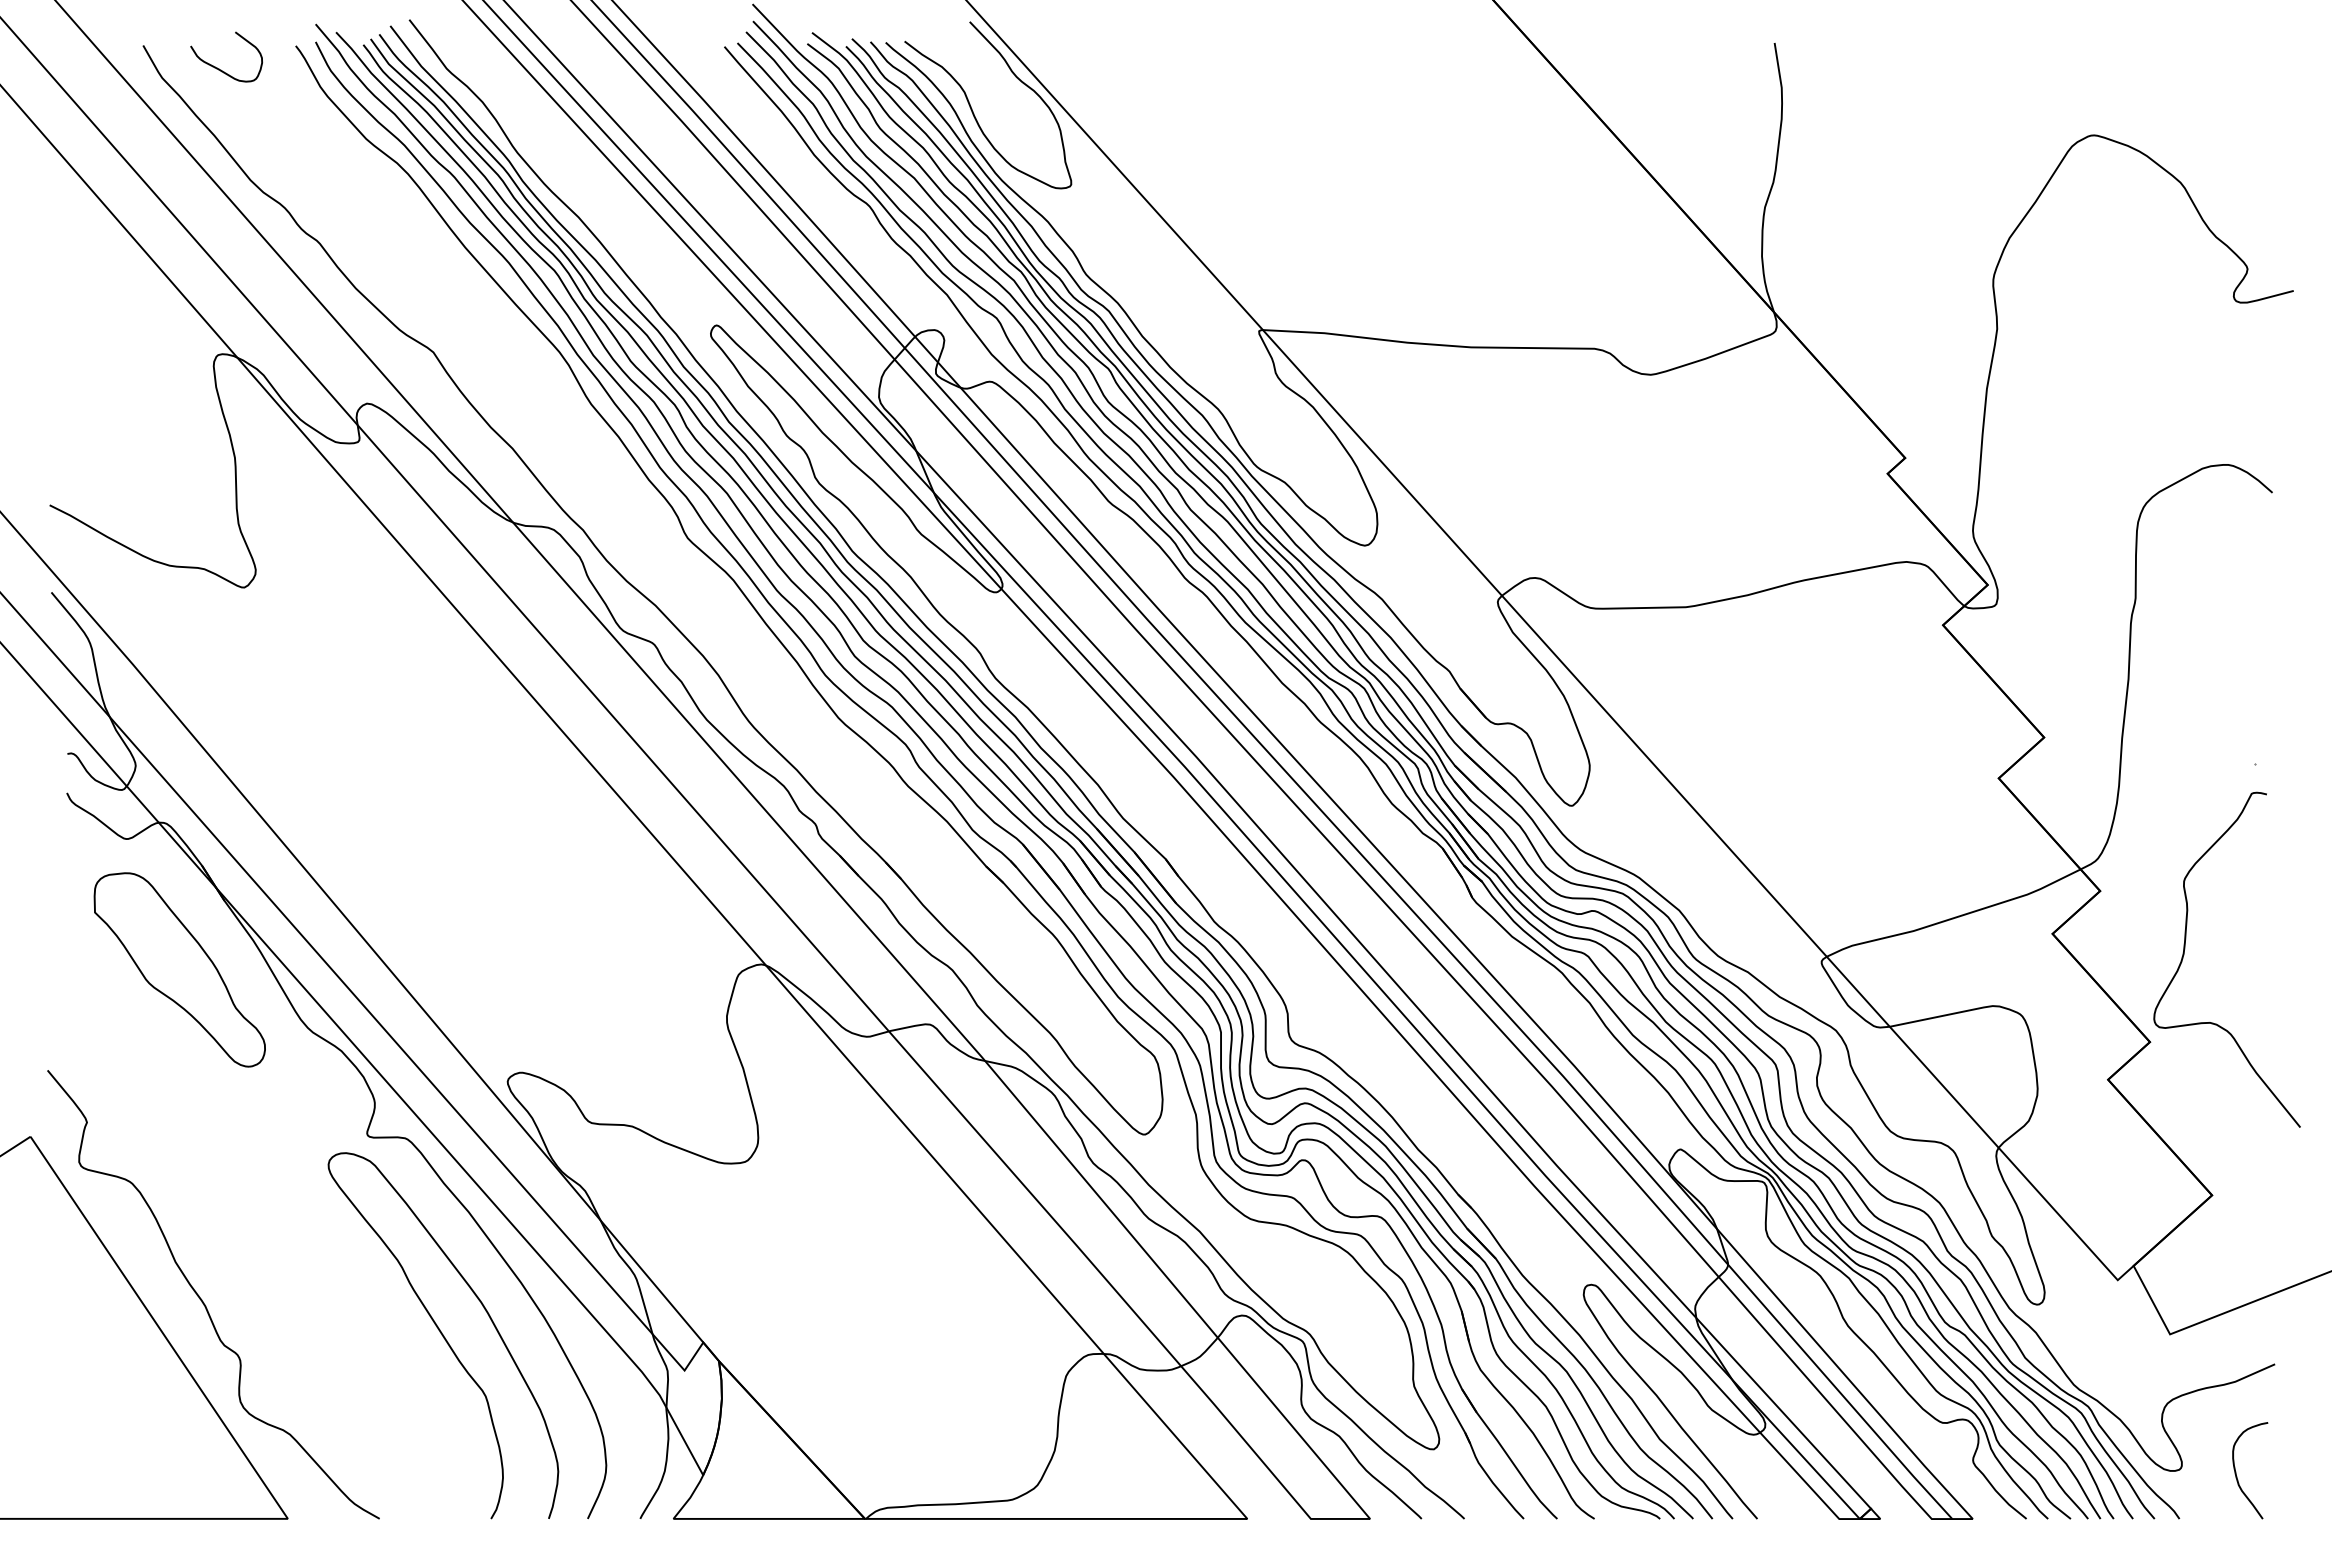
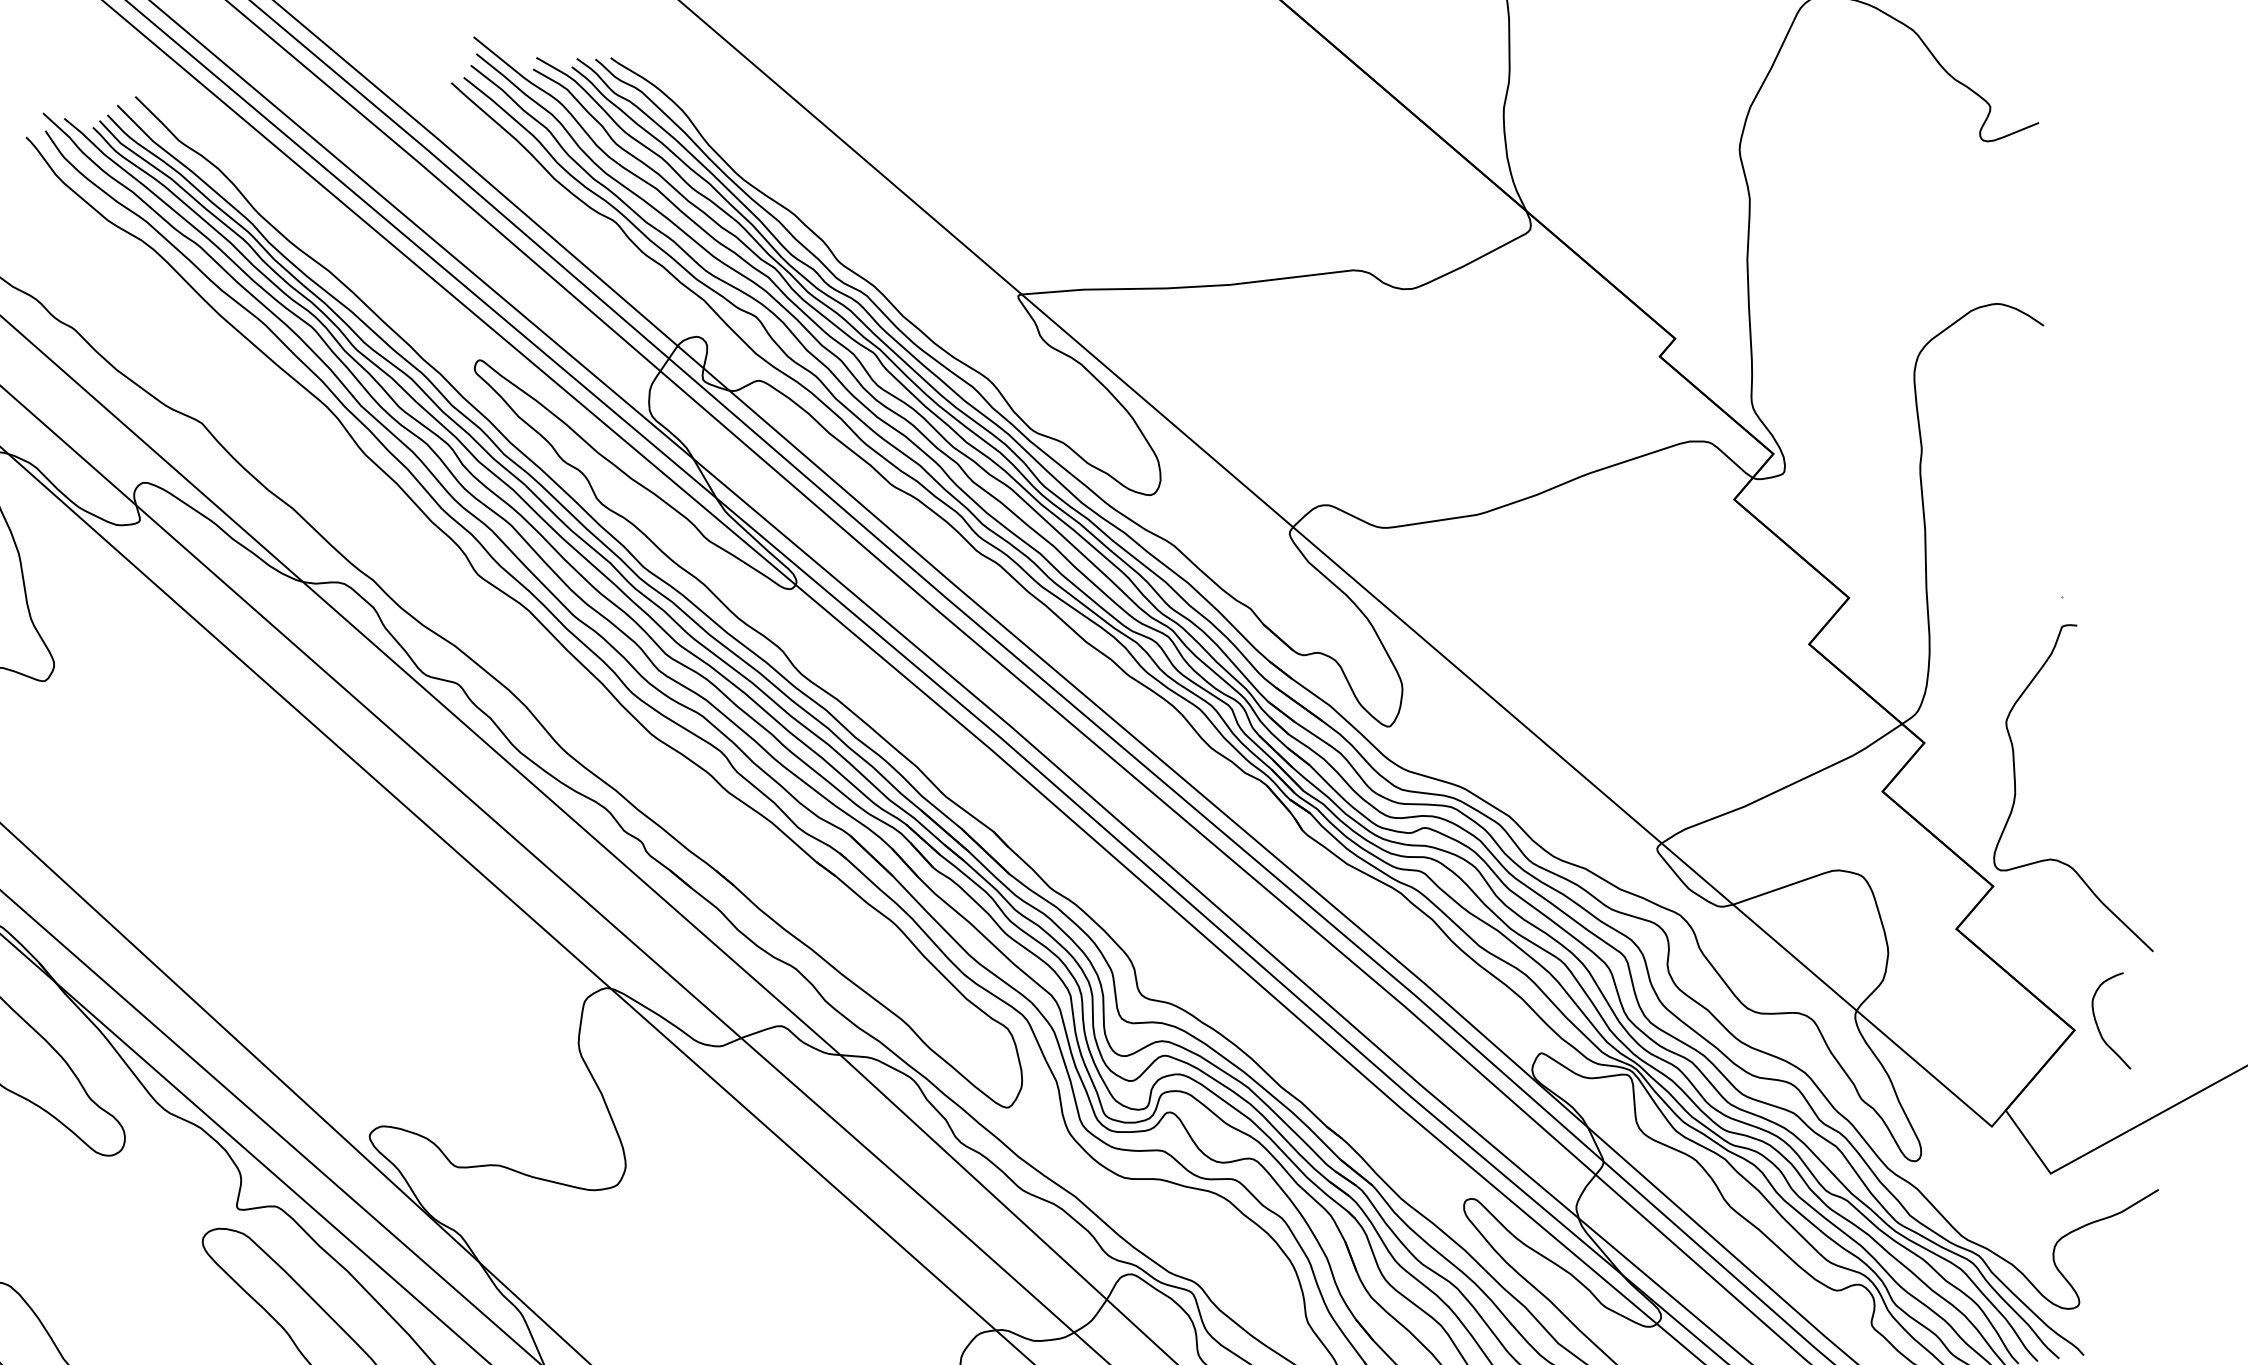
curve: (974, 113) -> (707, 116), removed
curve: (2236, 1471) -> (2098, 1025), moved

